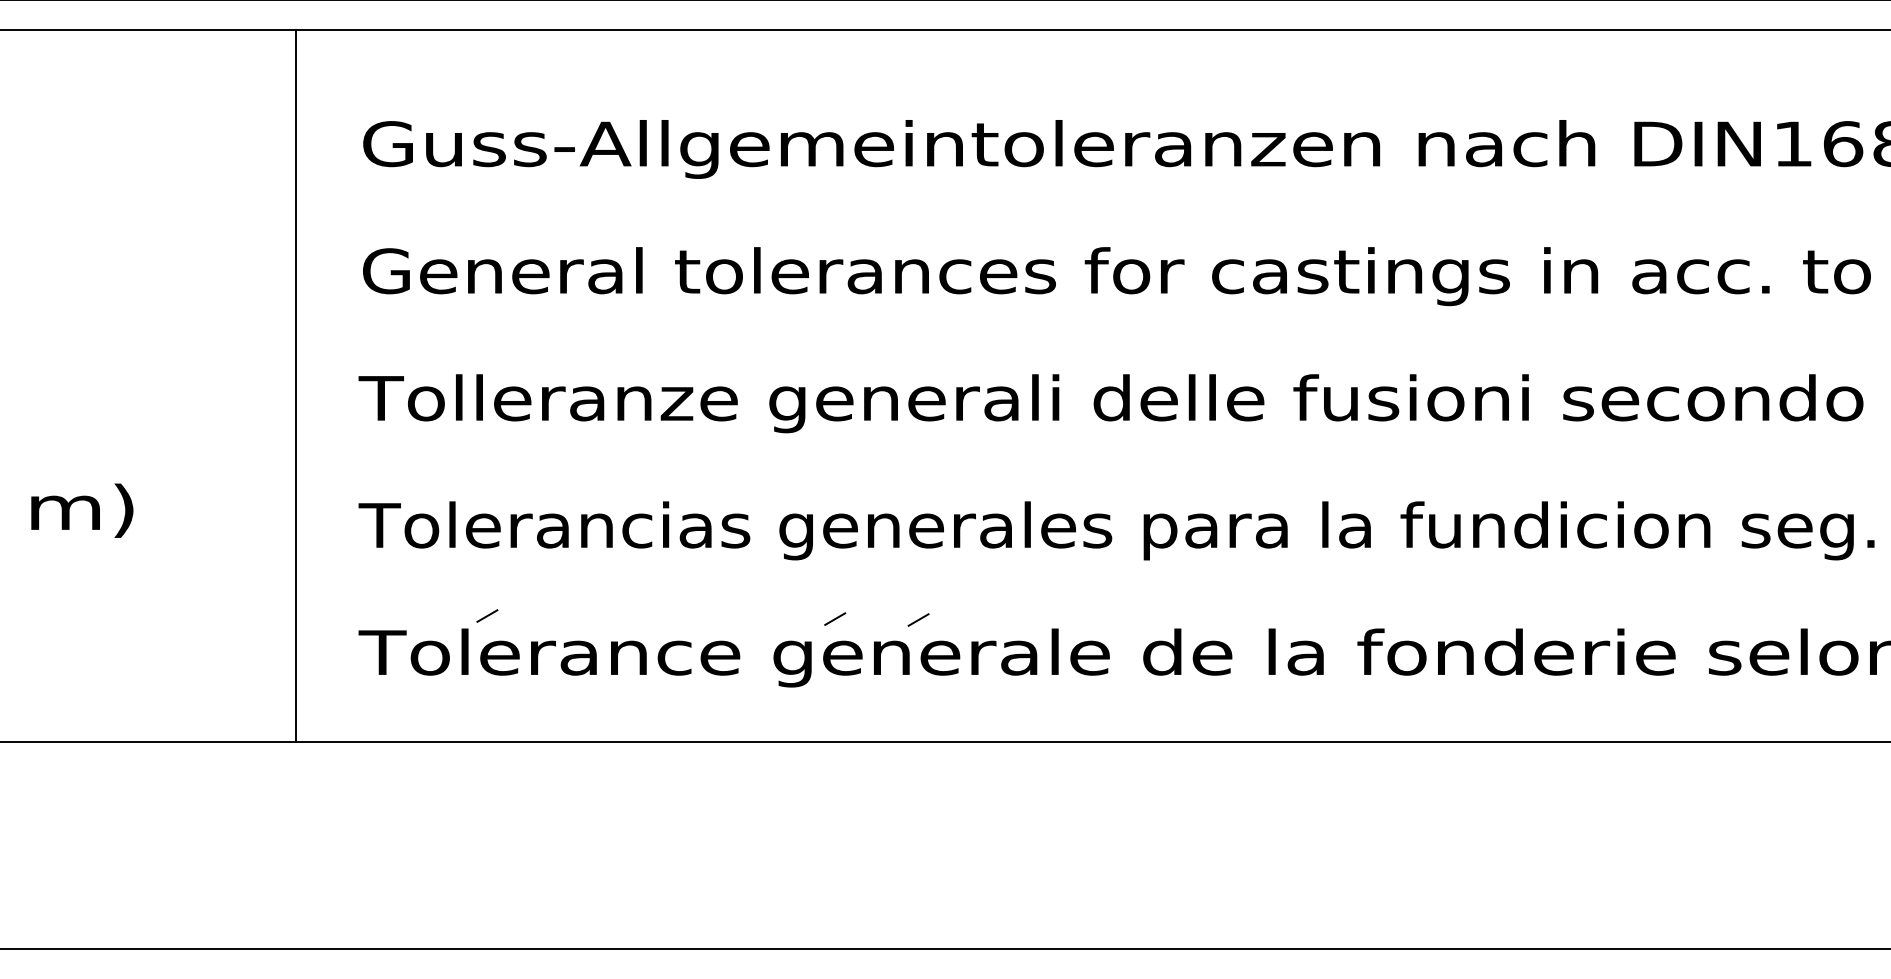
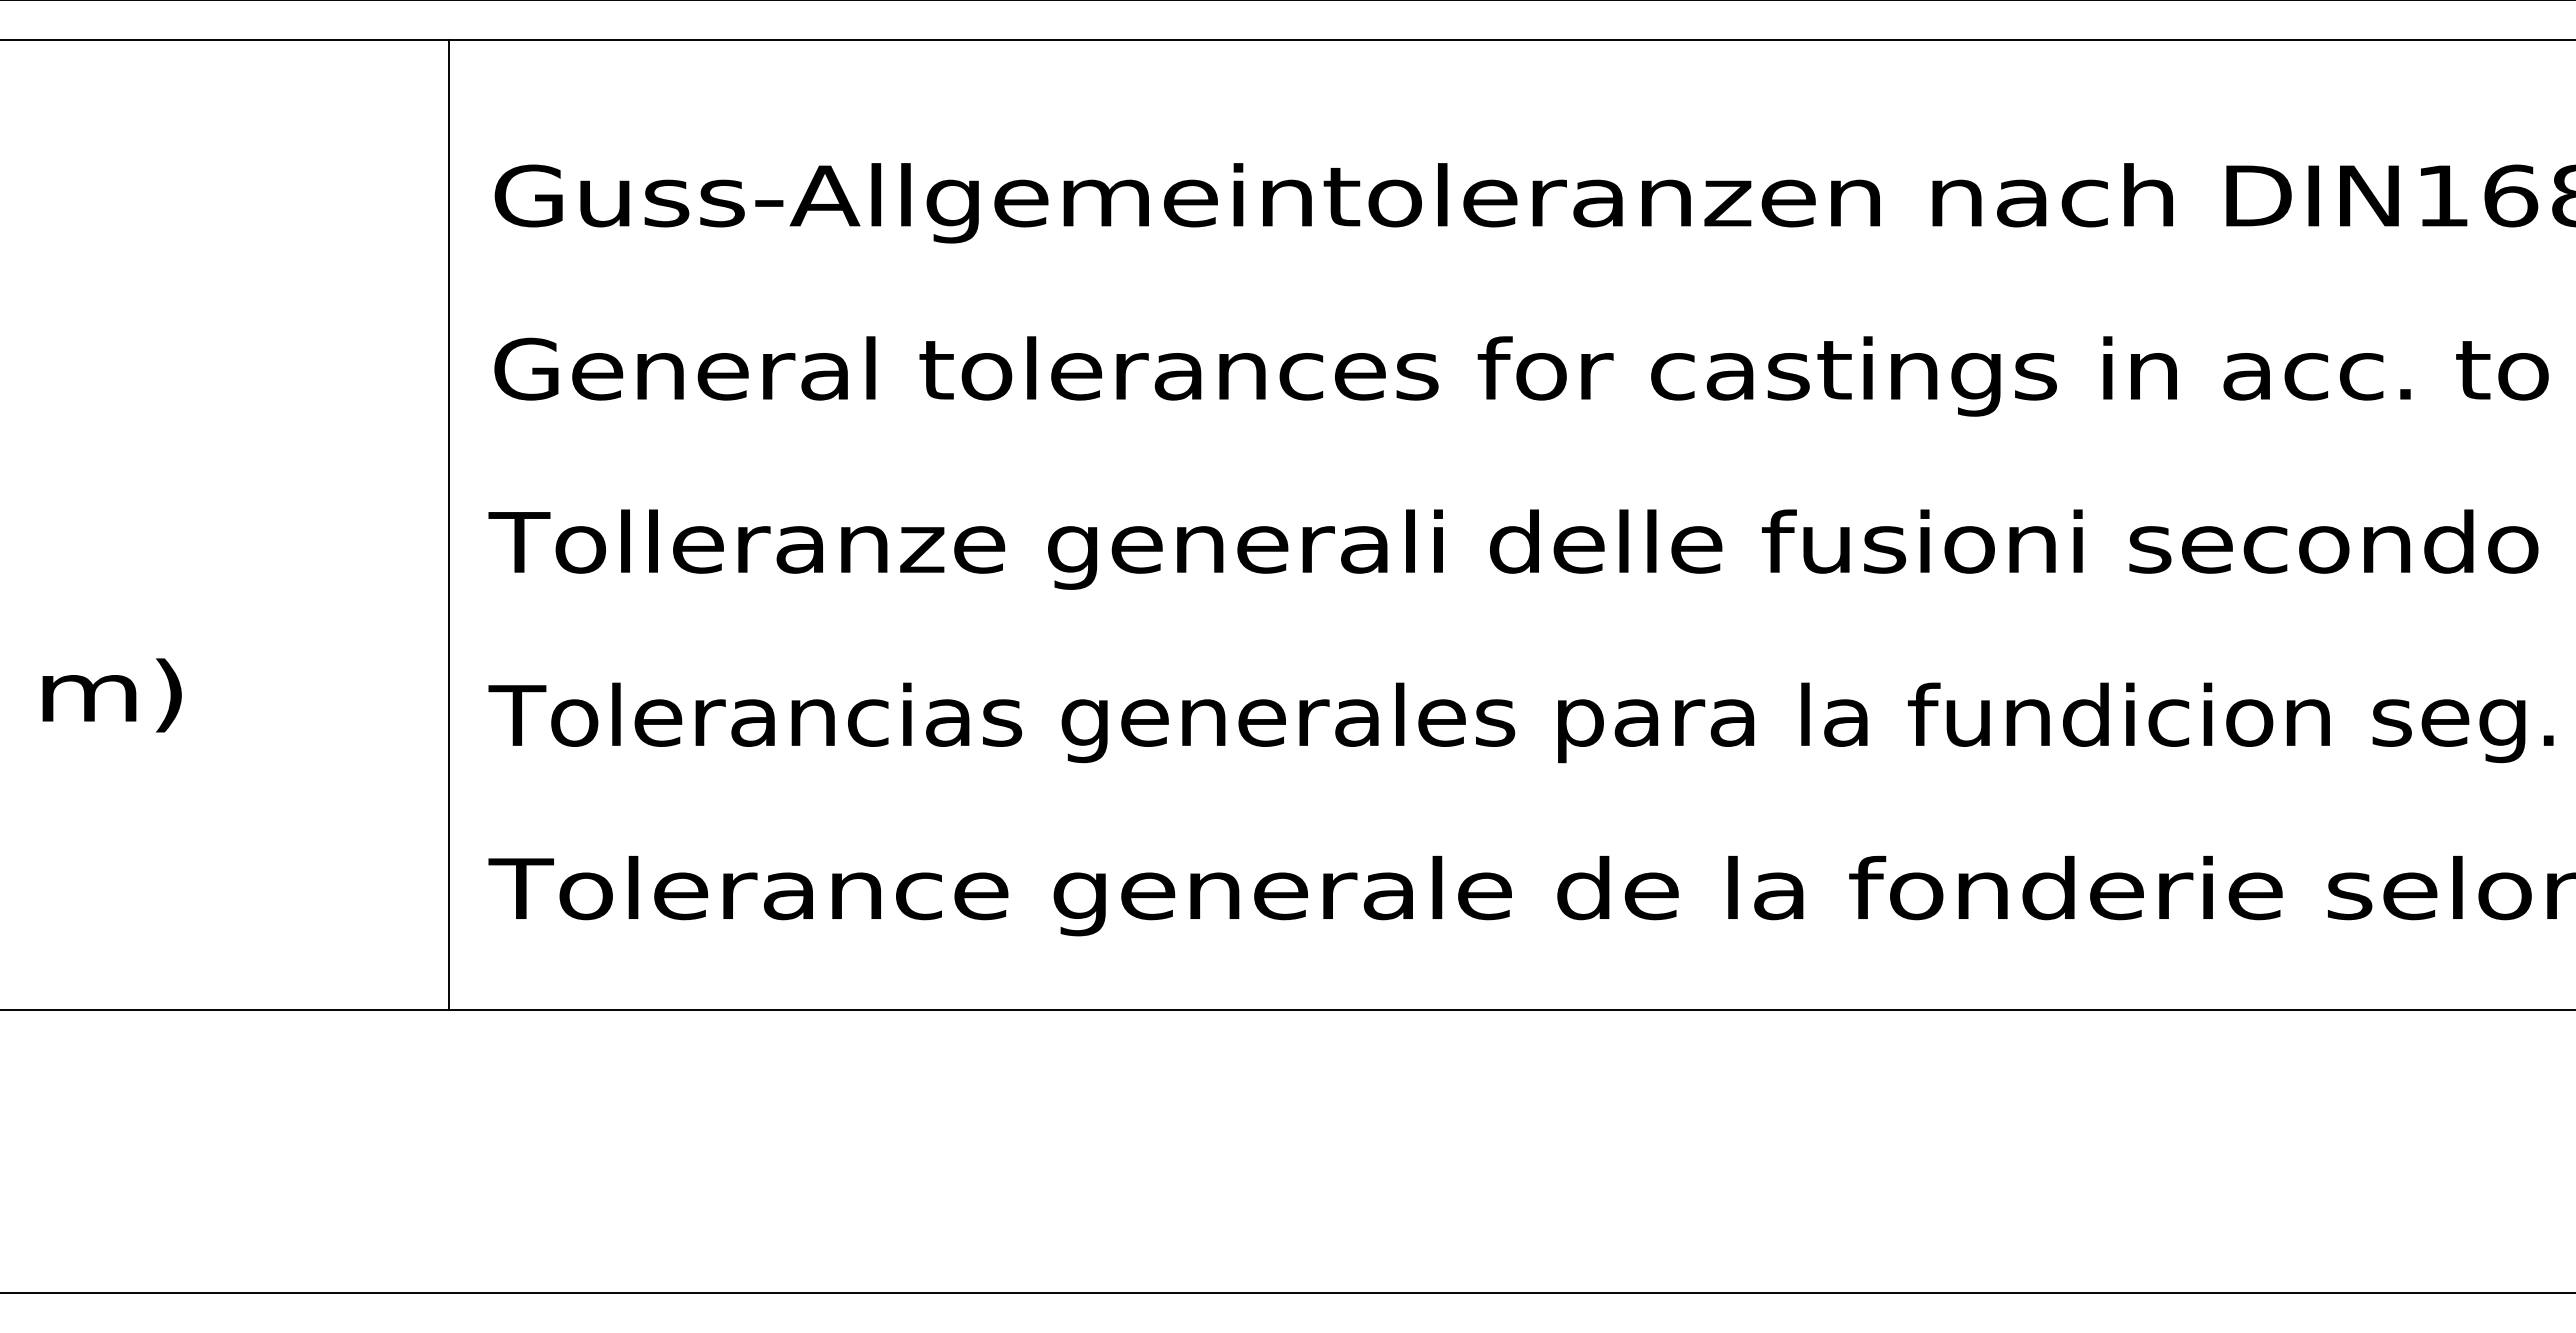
line: (295, 385) -> (448, 524), moved
line: (487, 615) -> (663, 838), removed
line: (835, 618) -> (1137, 842), removed
line: (917, 620) -> (1250, 844), removed

